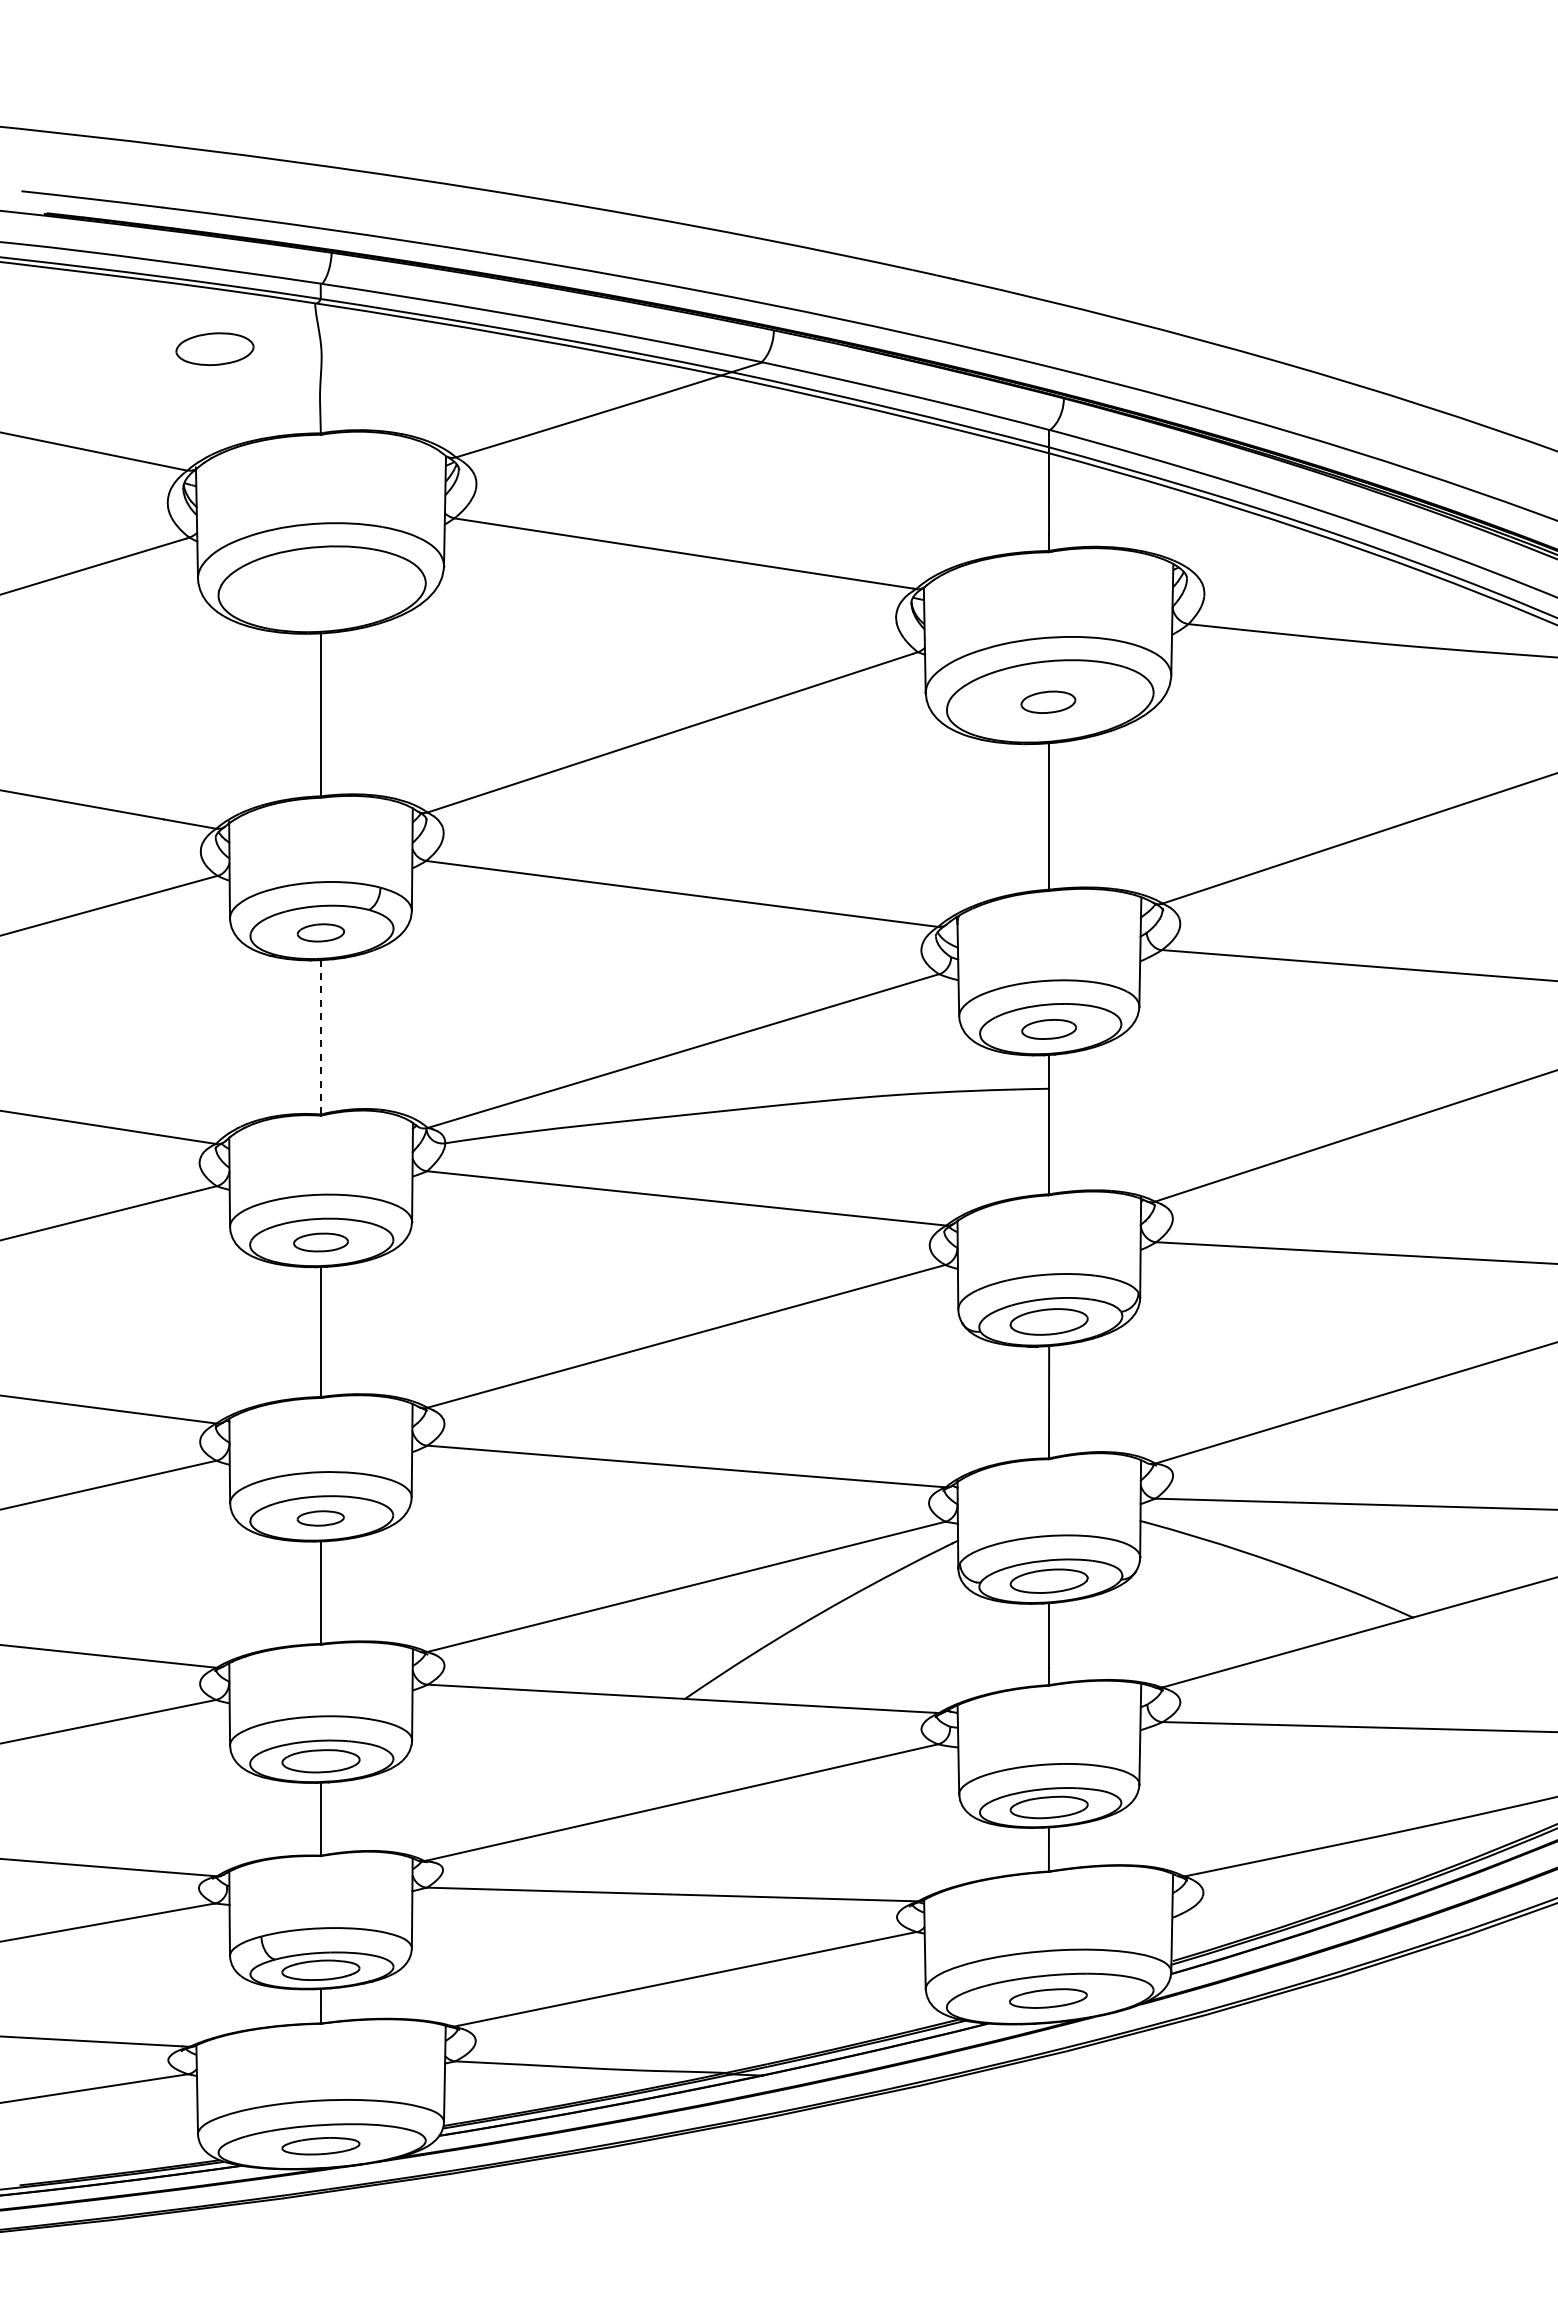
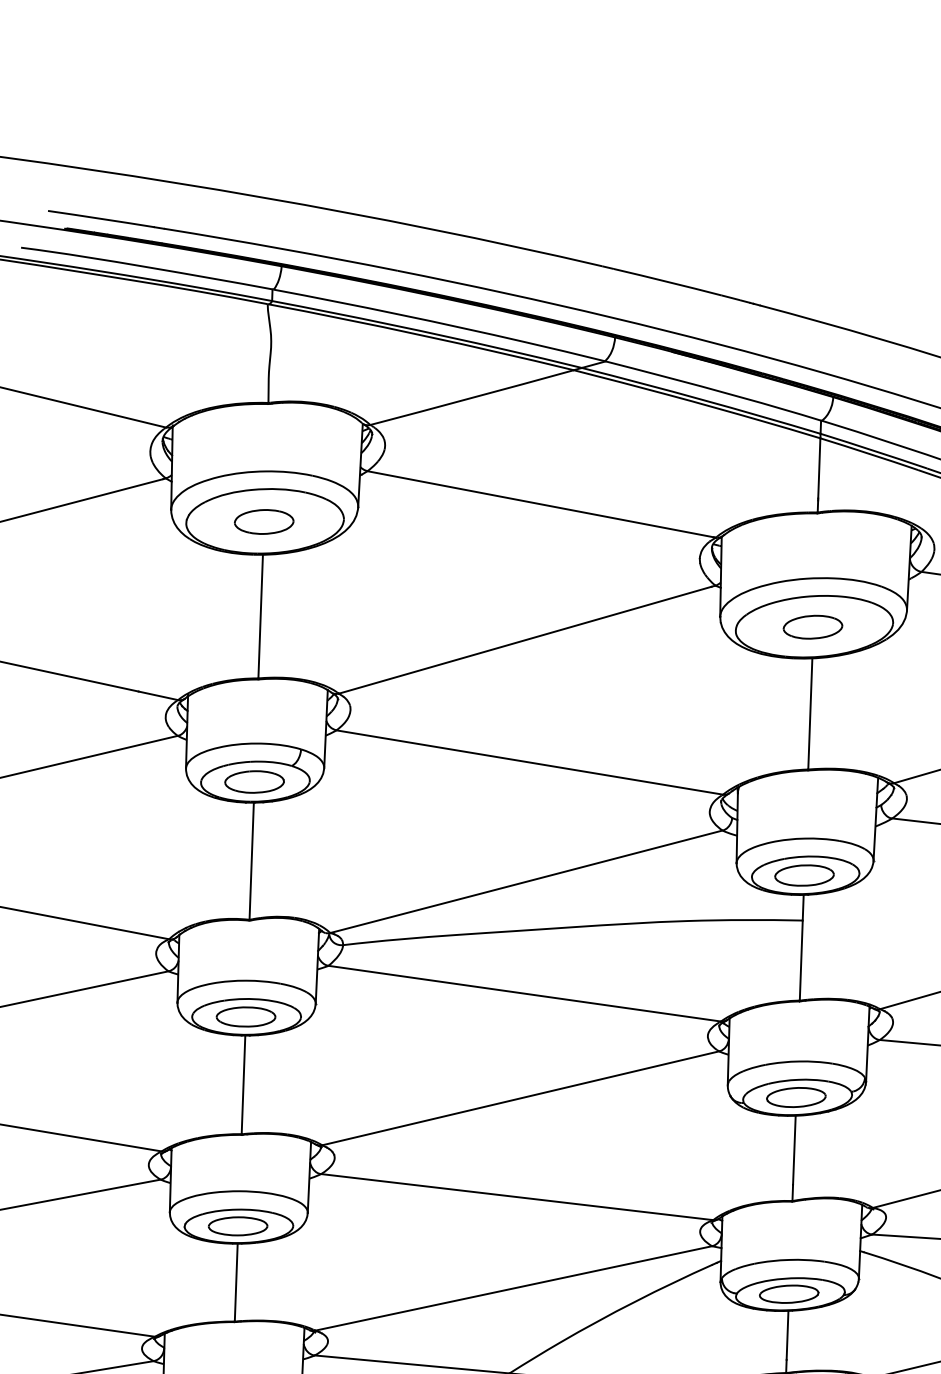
part: (214, 349) -> (263, 522), moved
part: (1048, 702) -> (813, 627), size x1.43
part: (320, 932) -> (254, 781), size x1.67
part: (1048, 1029) -> (804, 875), size x1.43
line: (320, 1036) -> (251, 860), dashed -> solid
part: (320, 1242) -> (245, 1016), size x1.43
part: (320, 1518) -> (237, 1226), size x1.67

